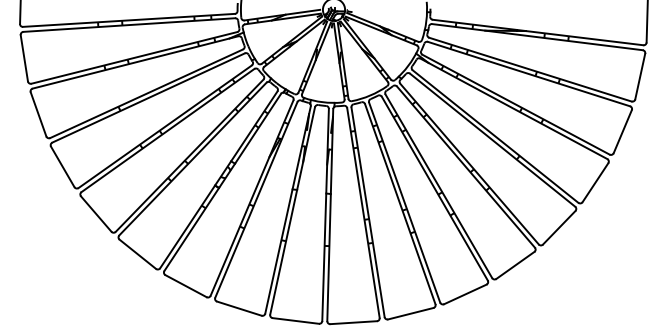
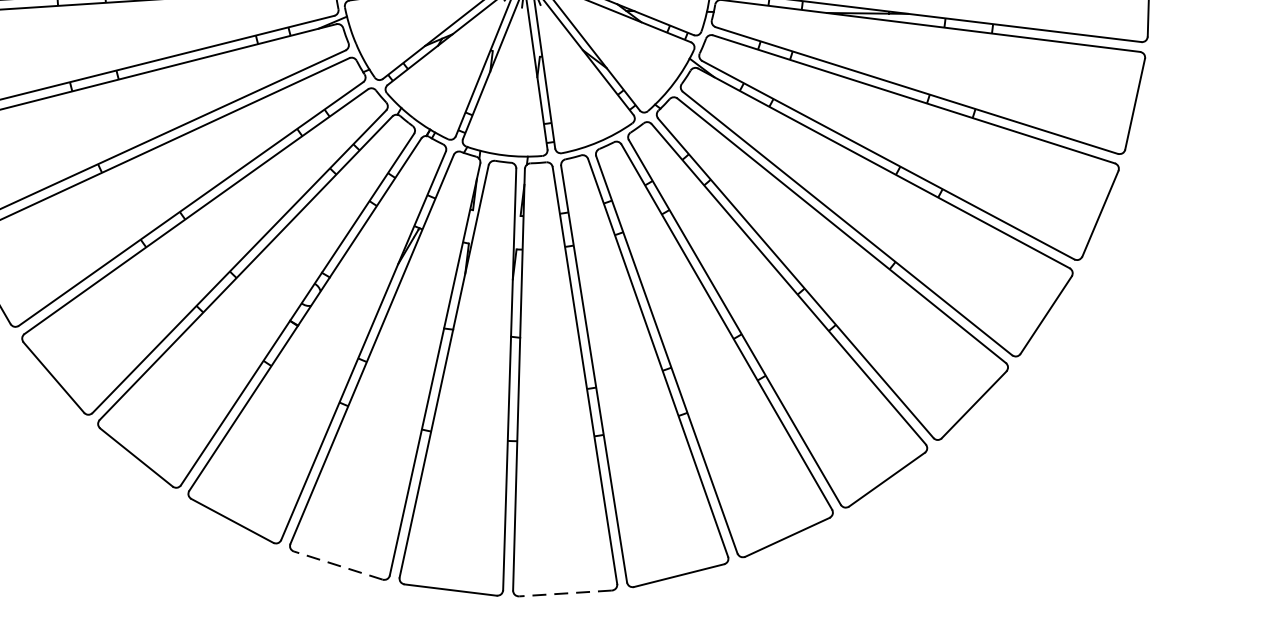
line: (238, 308) -> (336, 565), solid -> dashed
line: (353, 322) -> (565, 593), solid -> dashed

